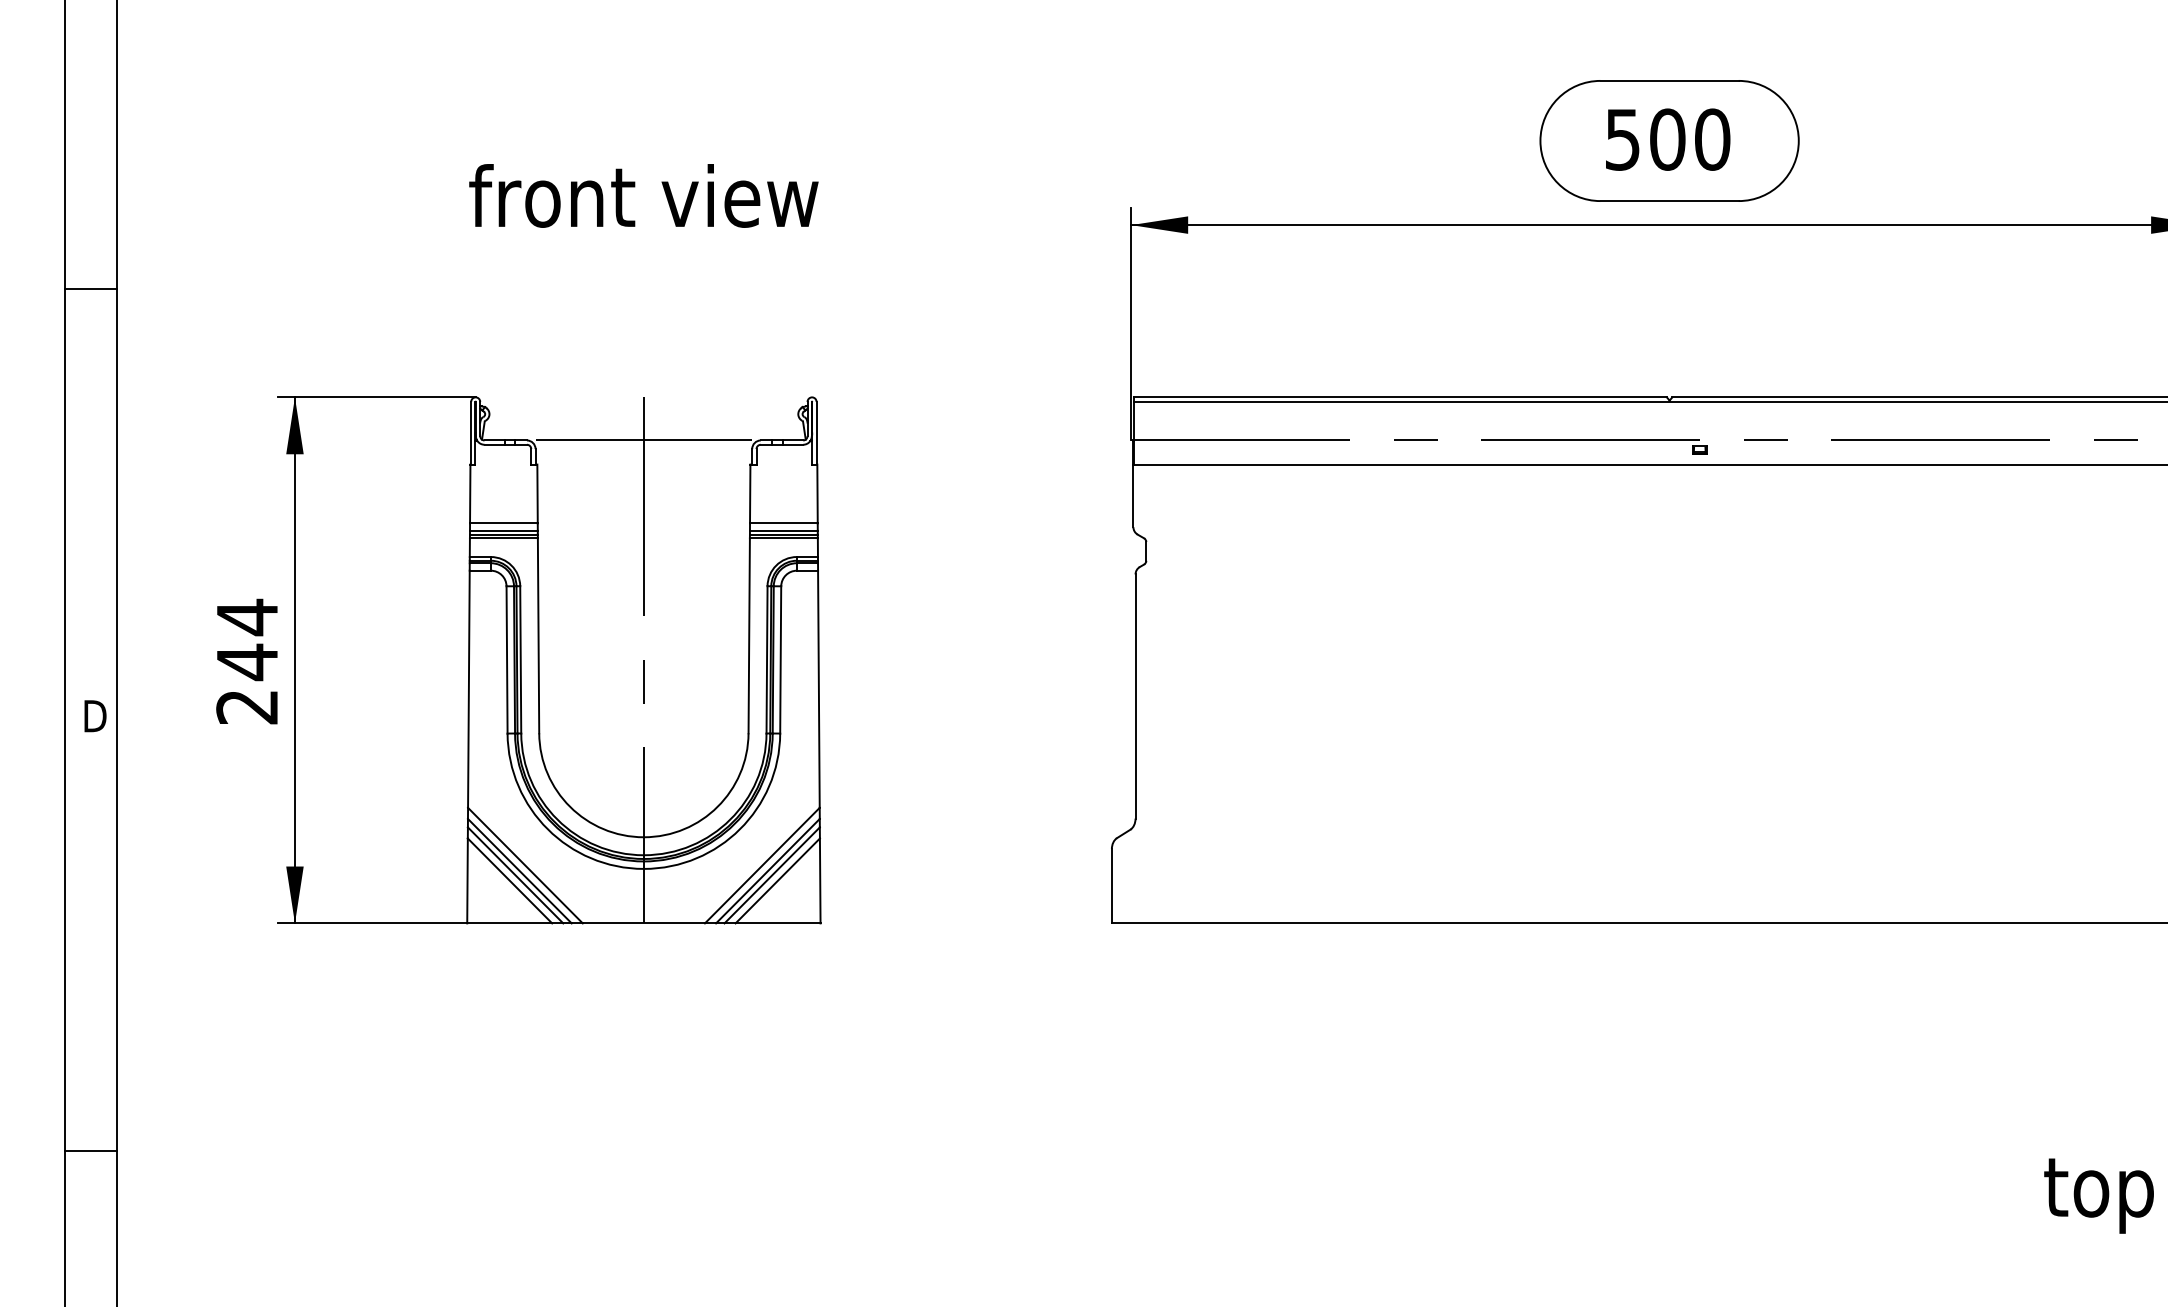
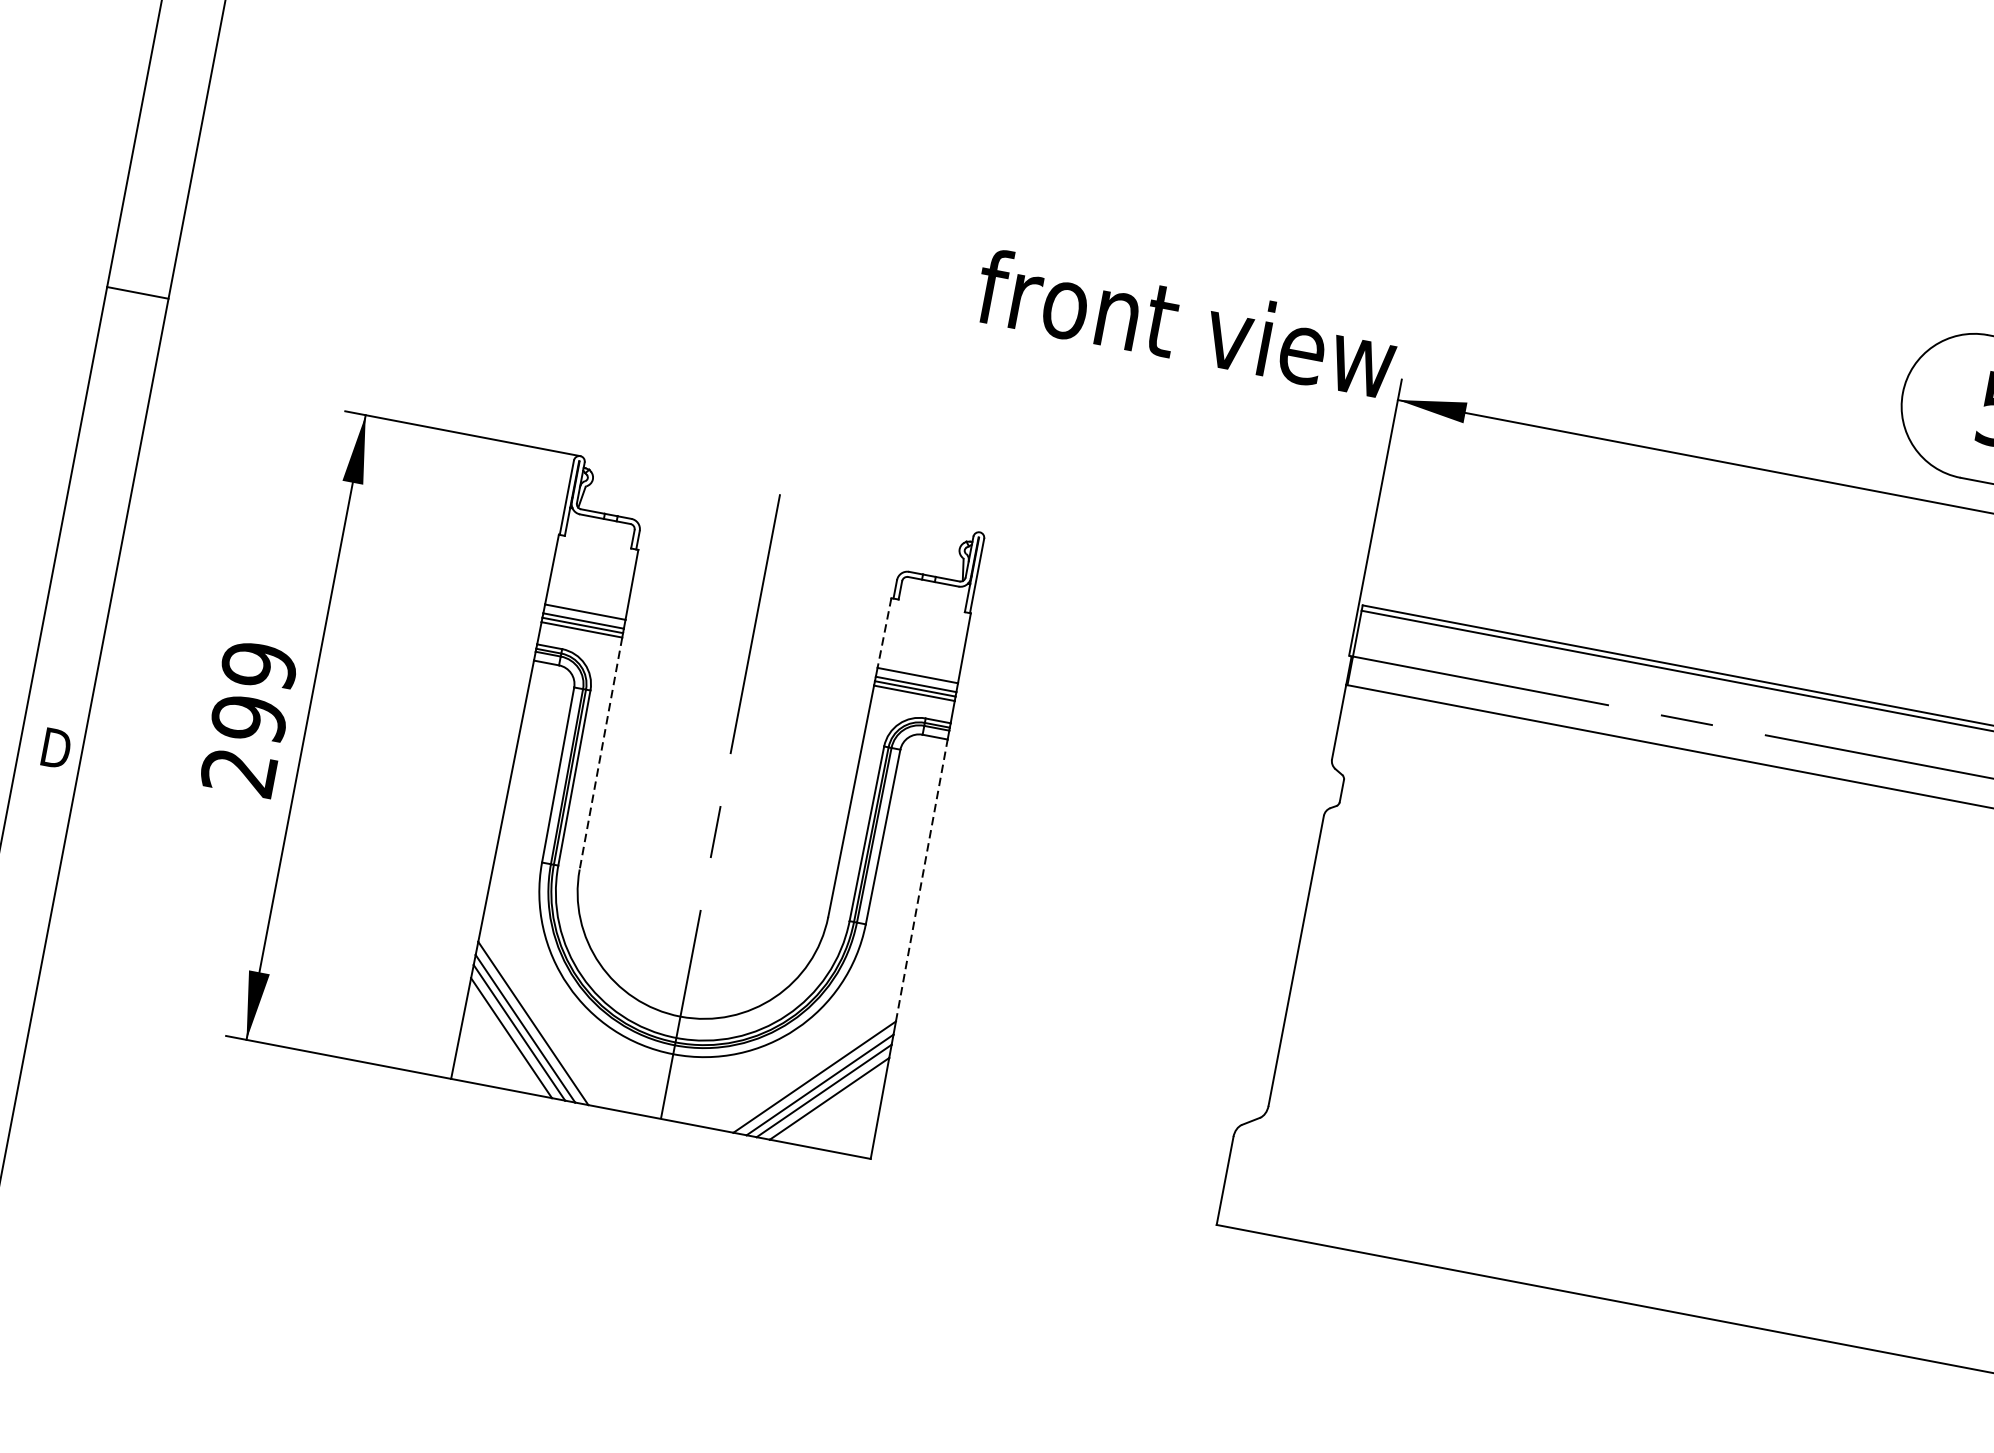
text: (643, 195) -> (1186, 323), moved
line: (90, 289) -> (137, 292), moved
line: (643, 440) -> (769, 545), removed
line: (750, 494) -> (884, 633), solid -> dashed
line: (538, 635) -> (601, 753), solid -> dashed
text: (247, 639) -> (254, 691), 244 -> 299
line: (818, 689) -> (921, 880), solid -> dashed

